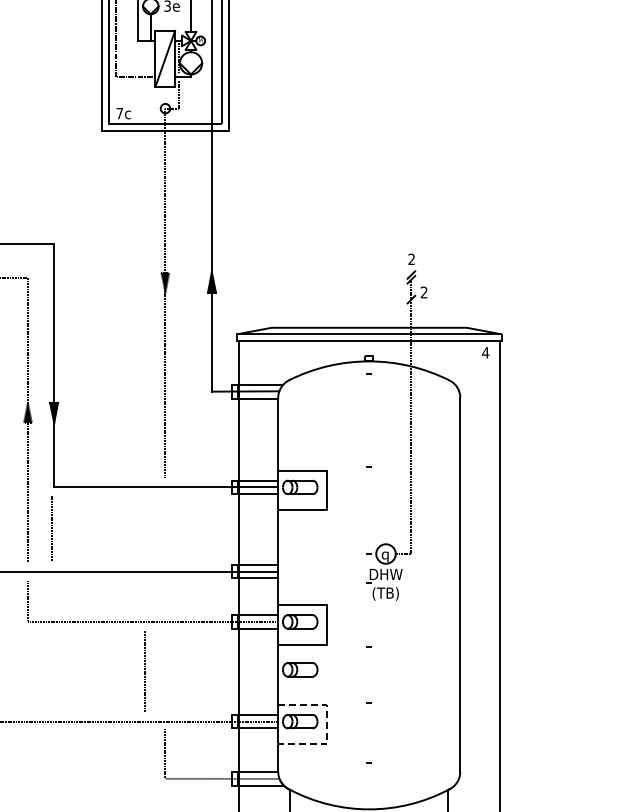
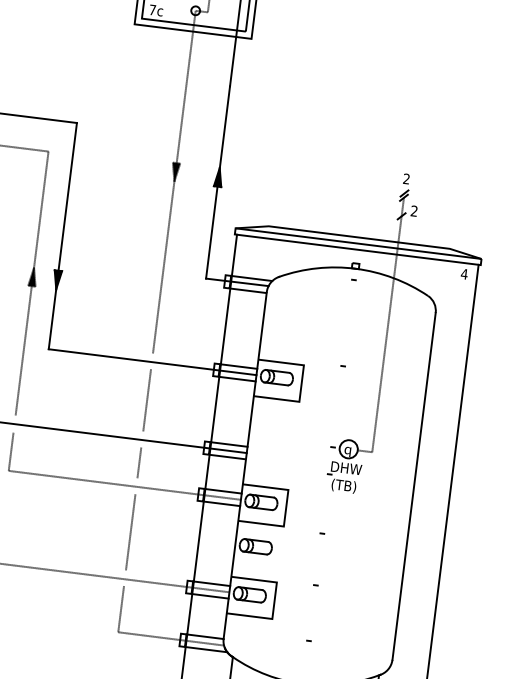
line: (51, 528) -> (146, 400), moved
line: (165, 595) -> (139, 462), added
line: (144, 671) -> (129, 532), moved
line: (327, 724) -> (274, 600), dashed -> solid

